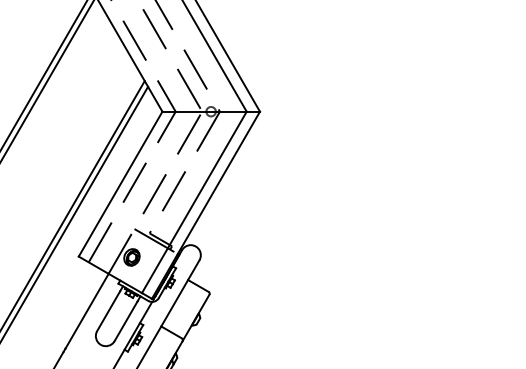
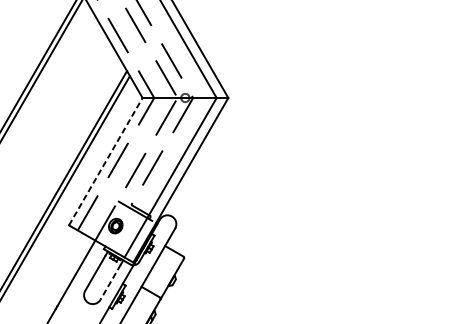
line: (120, 184) -> (105, 162), solid -> dashed
line: (126, 321) -> (110, 282), solid -> dashed

